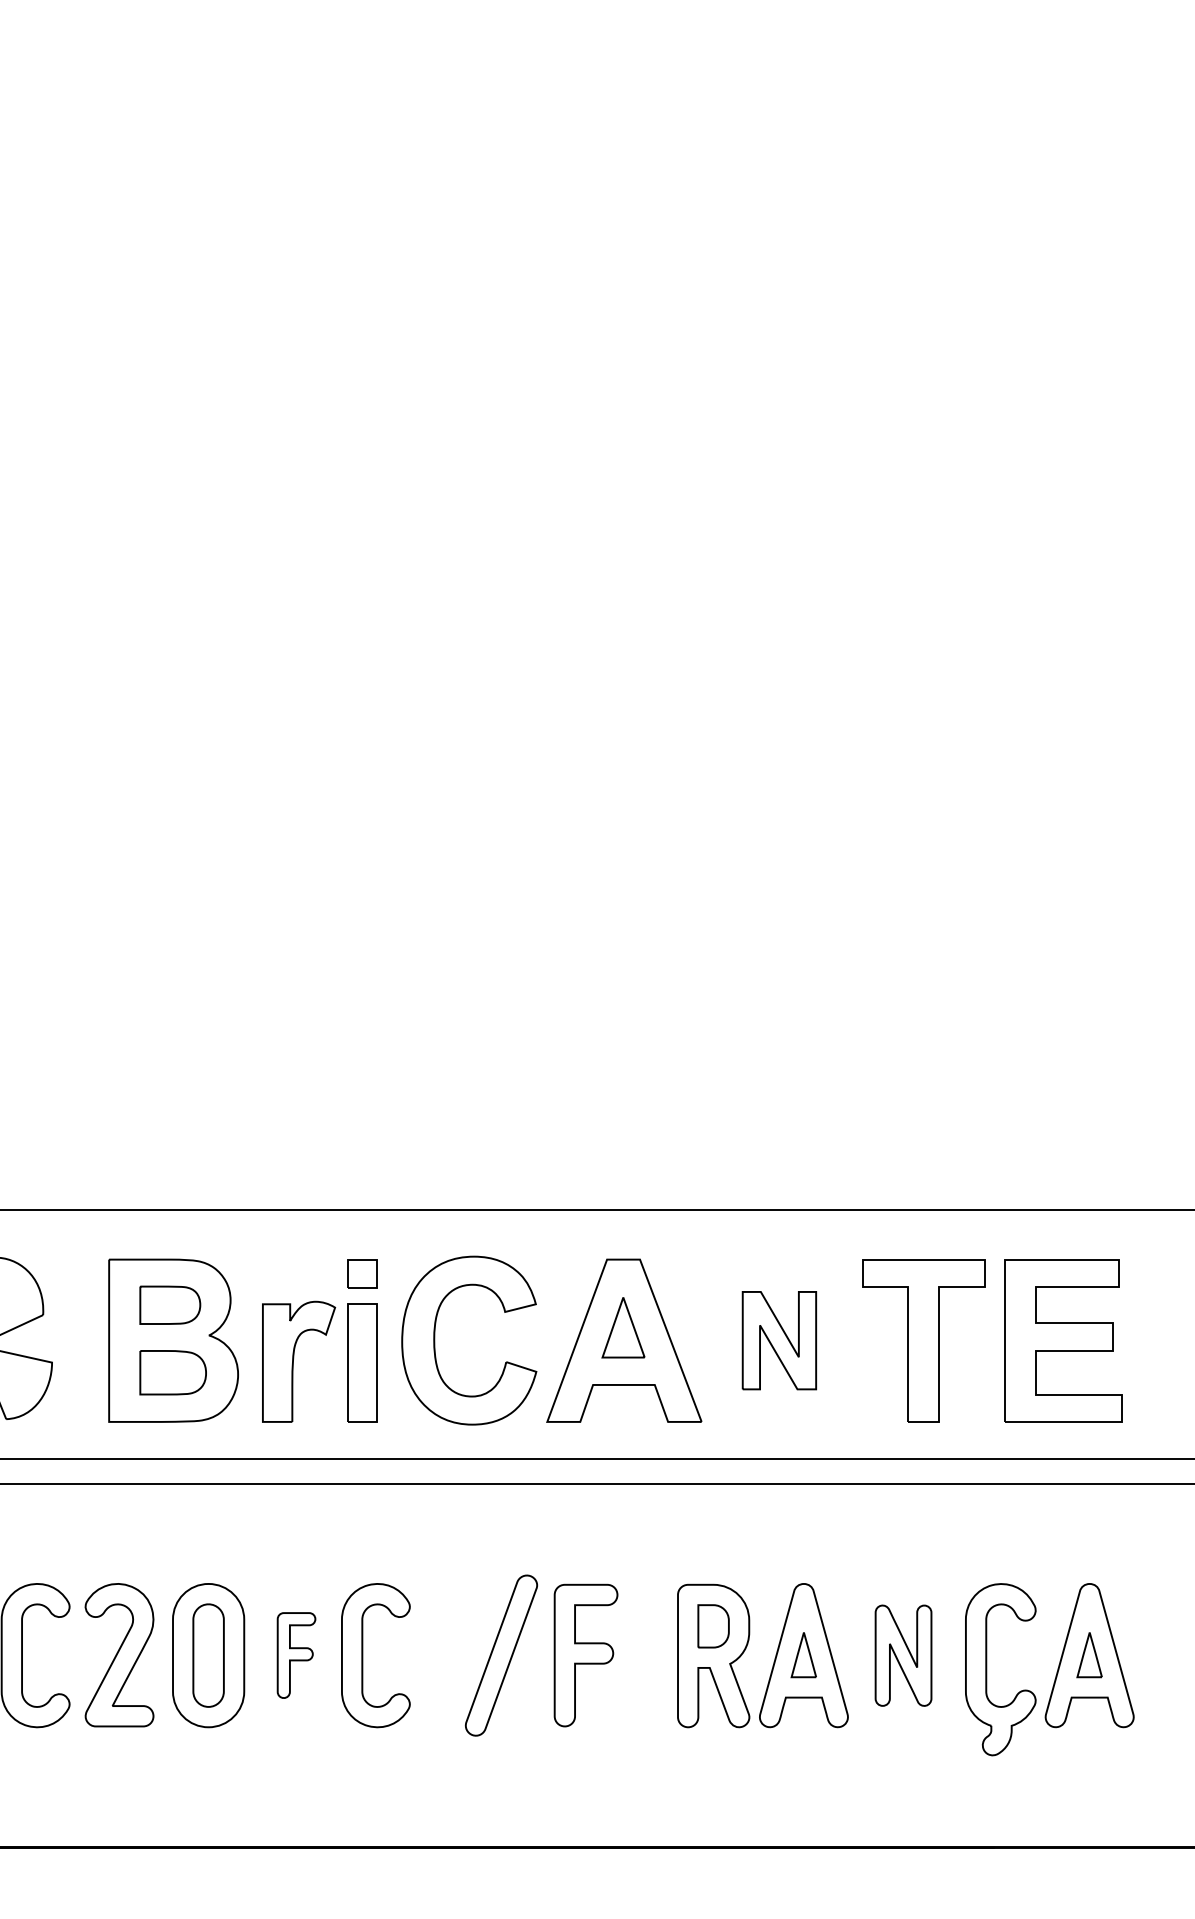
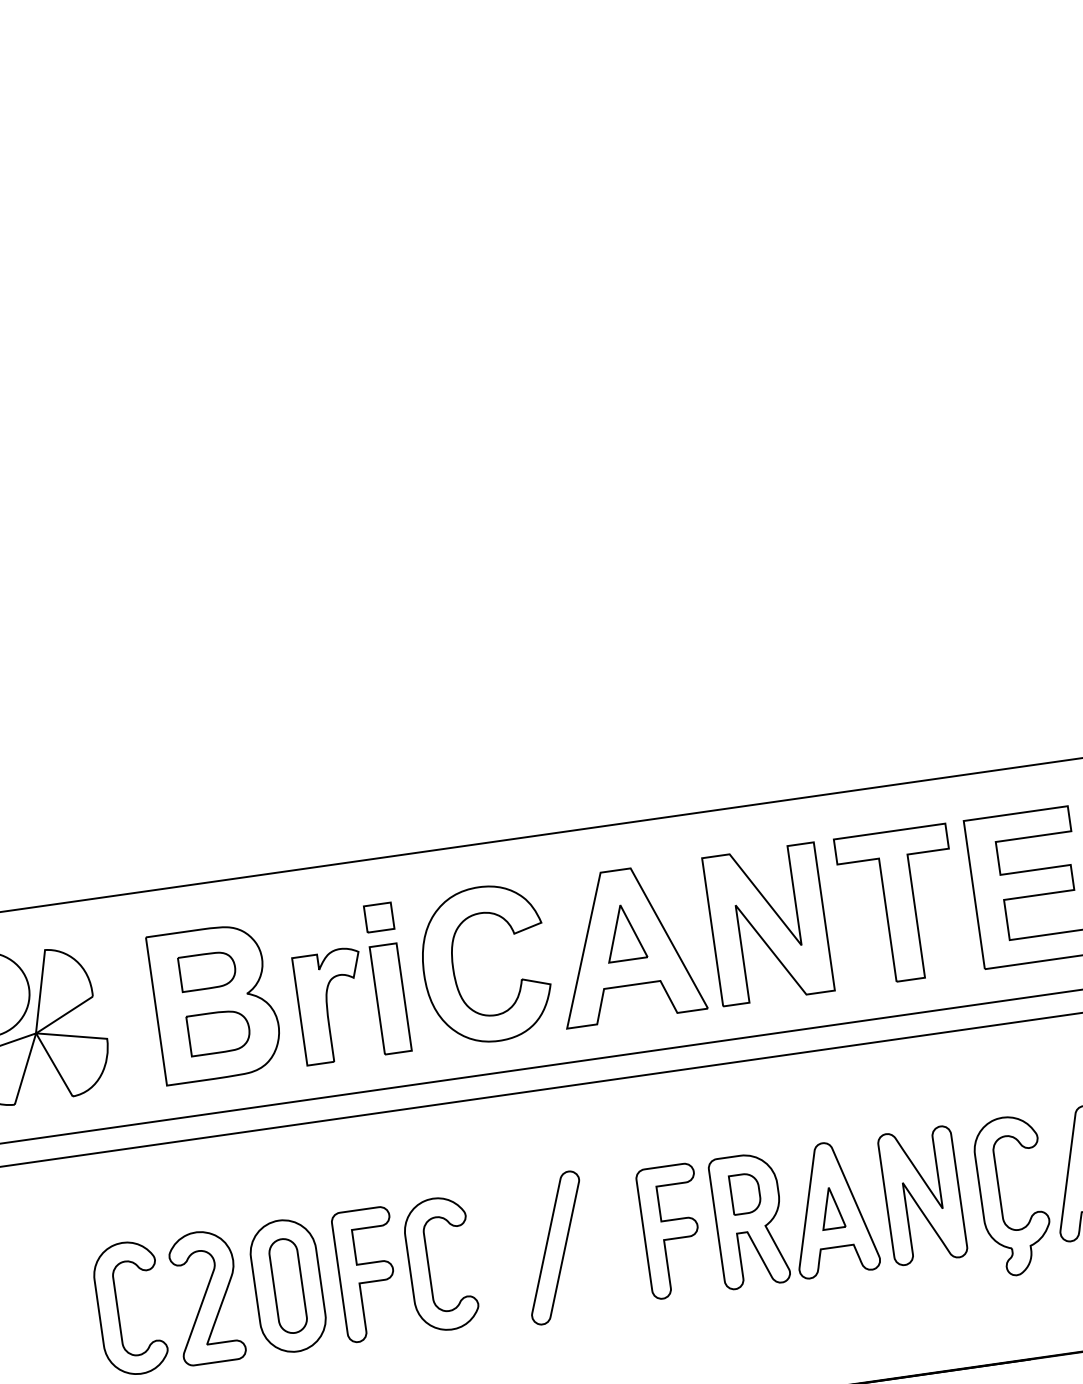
part: (779, 1340) -> (768, 924), size x1.67
part: (296, 1655) -> (368, 1274), size x1.67
part: (585, 1655) -> (672, 1231), moved
part: (903, 1655) -> (922, 1195), size x1.43

